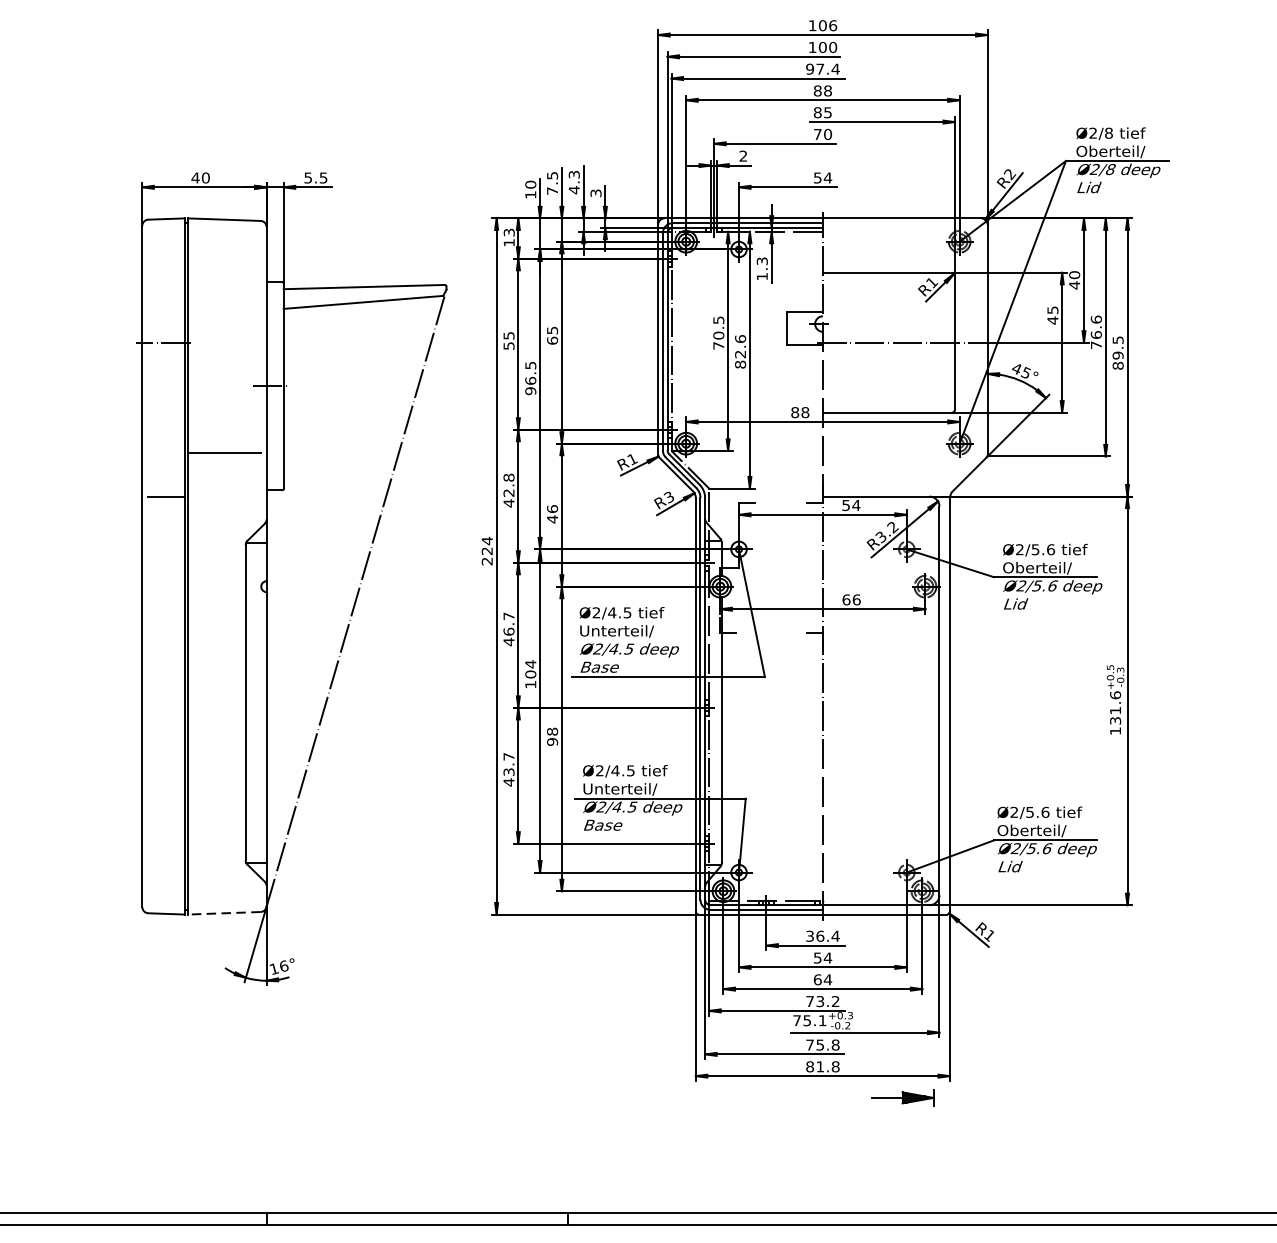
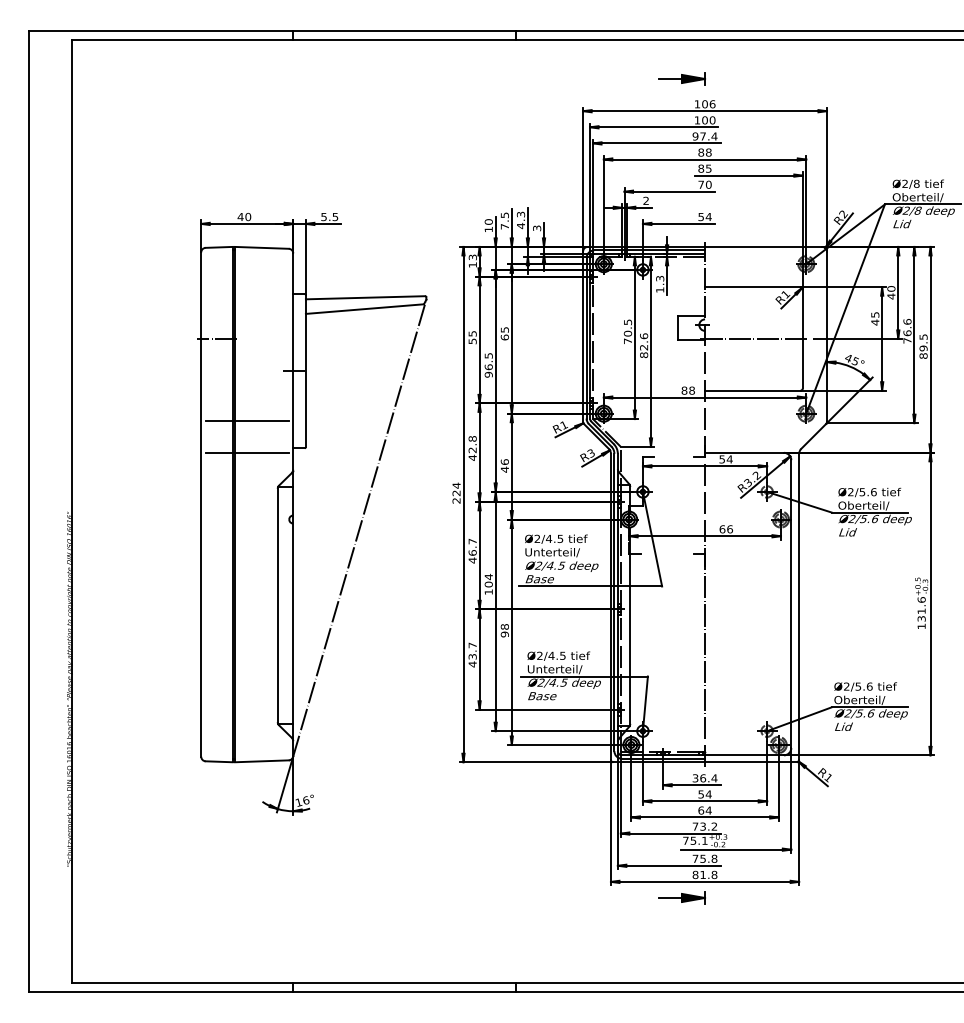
line: (165, 452) -> (218, 420), added
line: (223, 497) -> (261, 453), added
line: (223, 913) -> (261, 761), dashed -> solid
part: (901, 1097) -> (681, 897), moved

